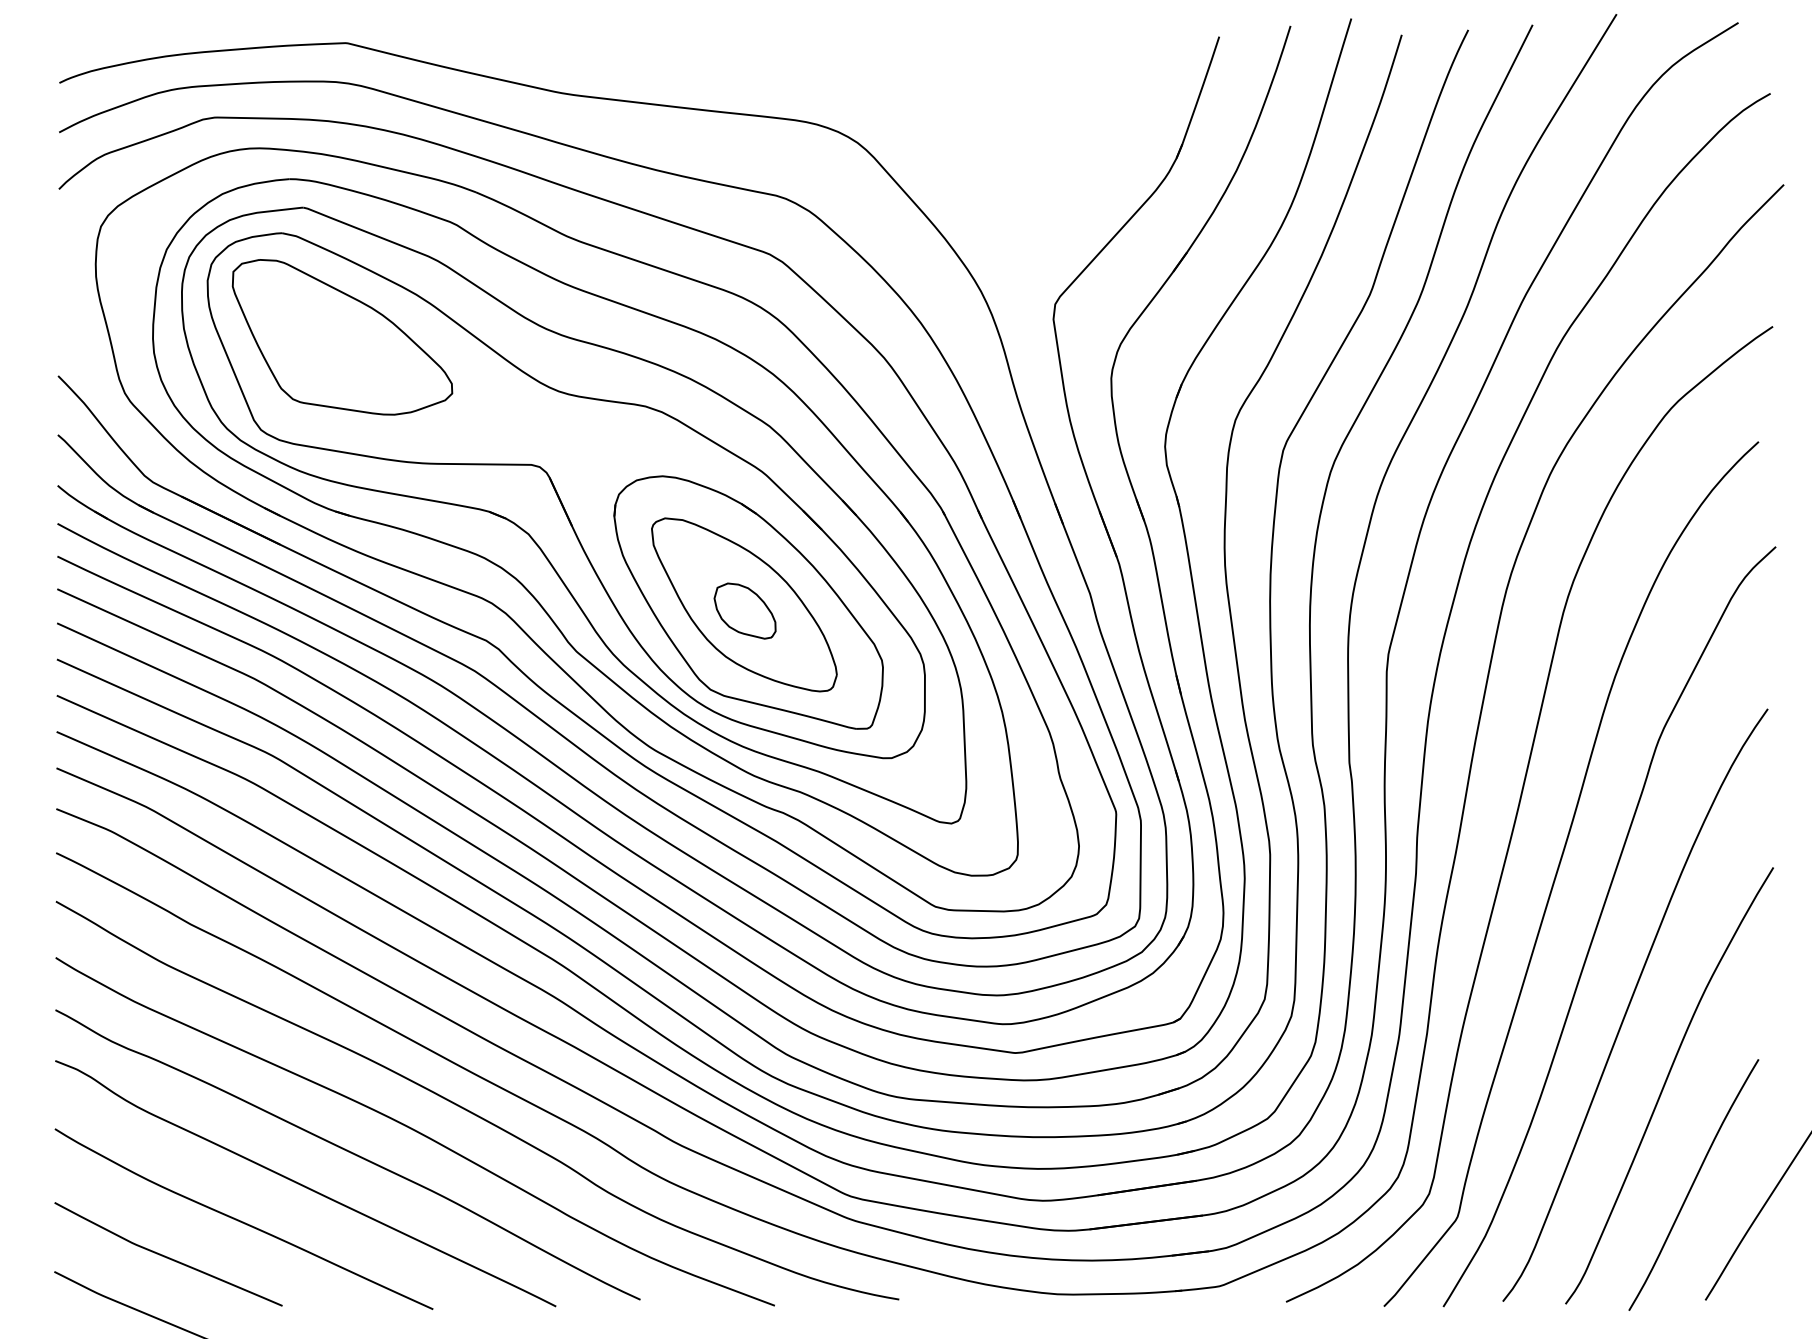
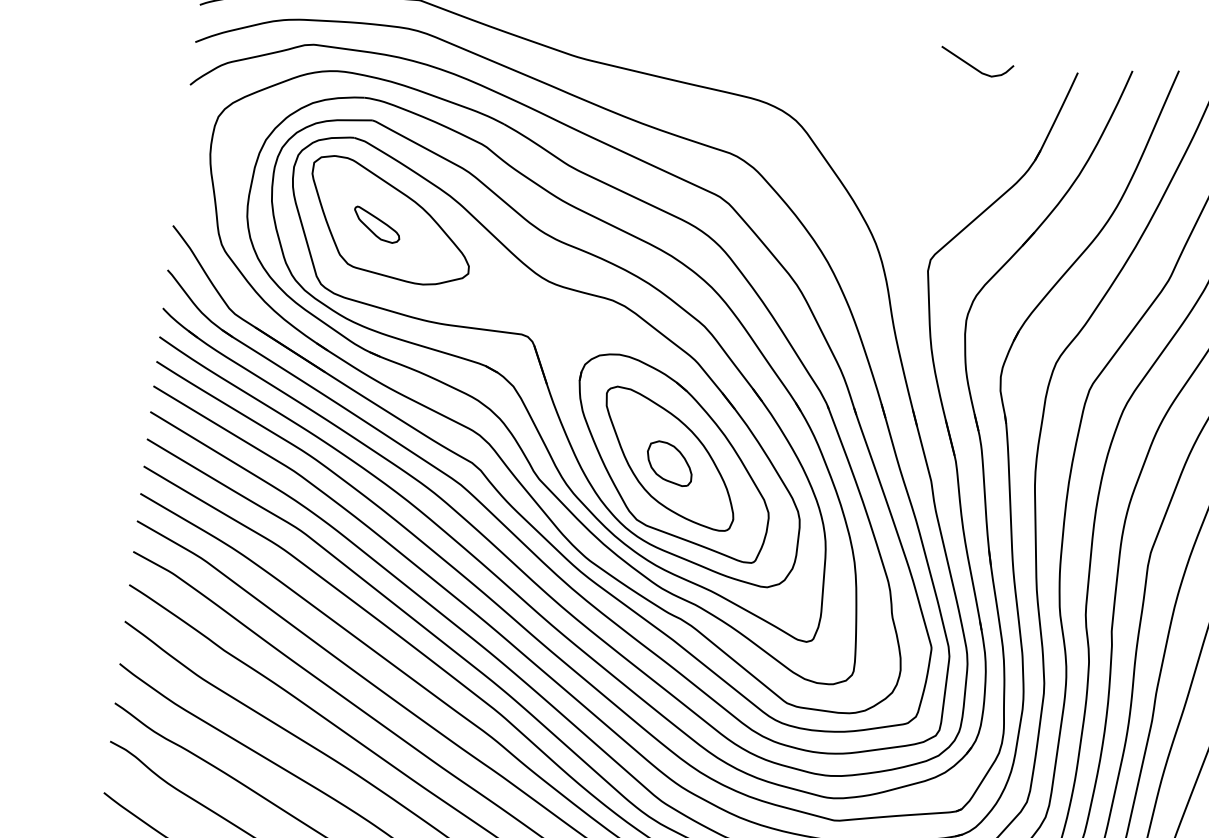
curve: (1081, 44) -> (973, 66), added
part: (325, 343) -> (377, 224), added

